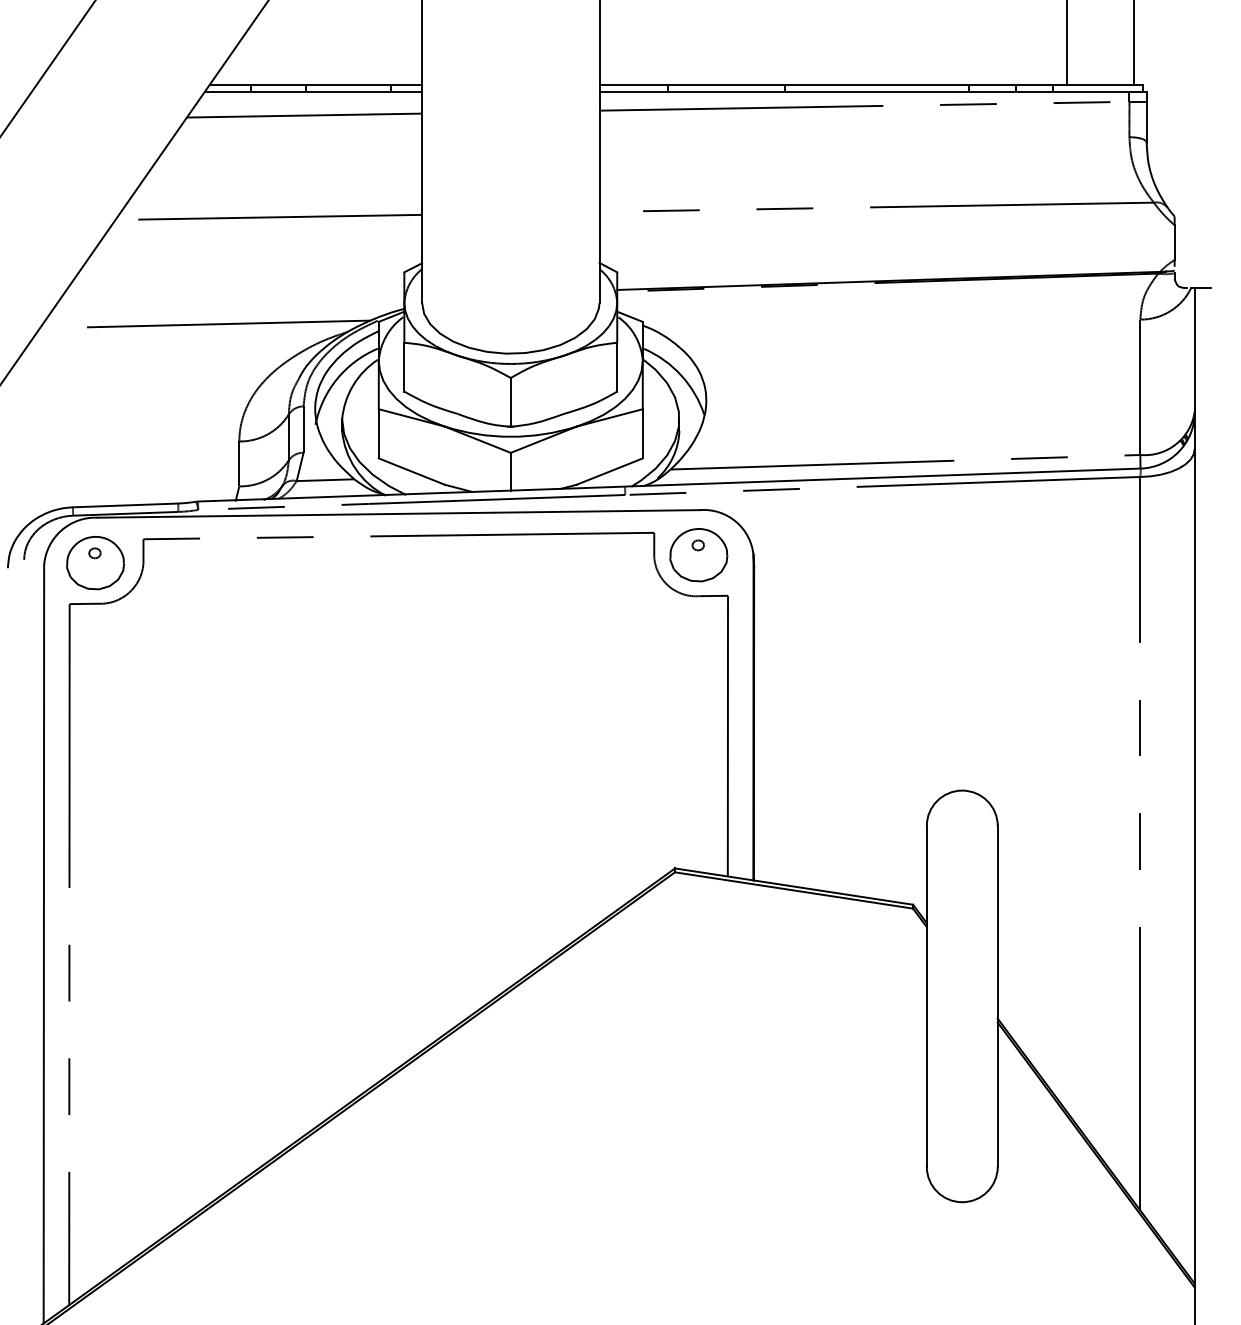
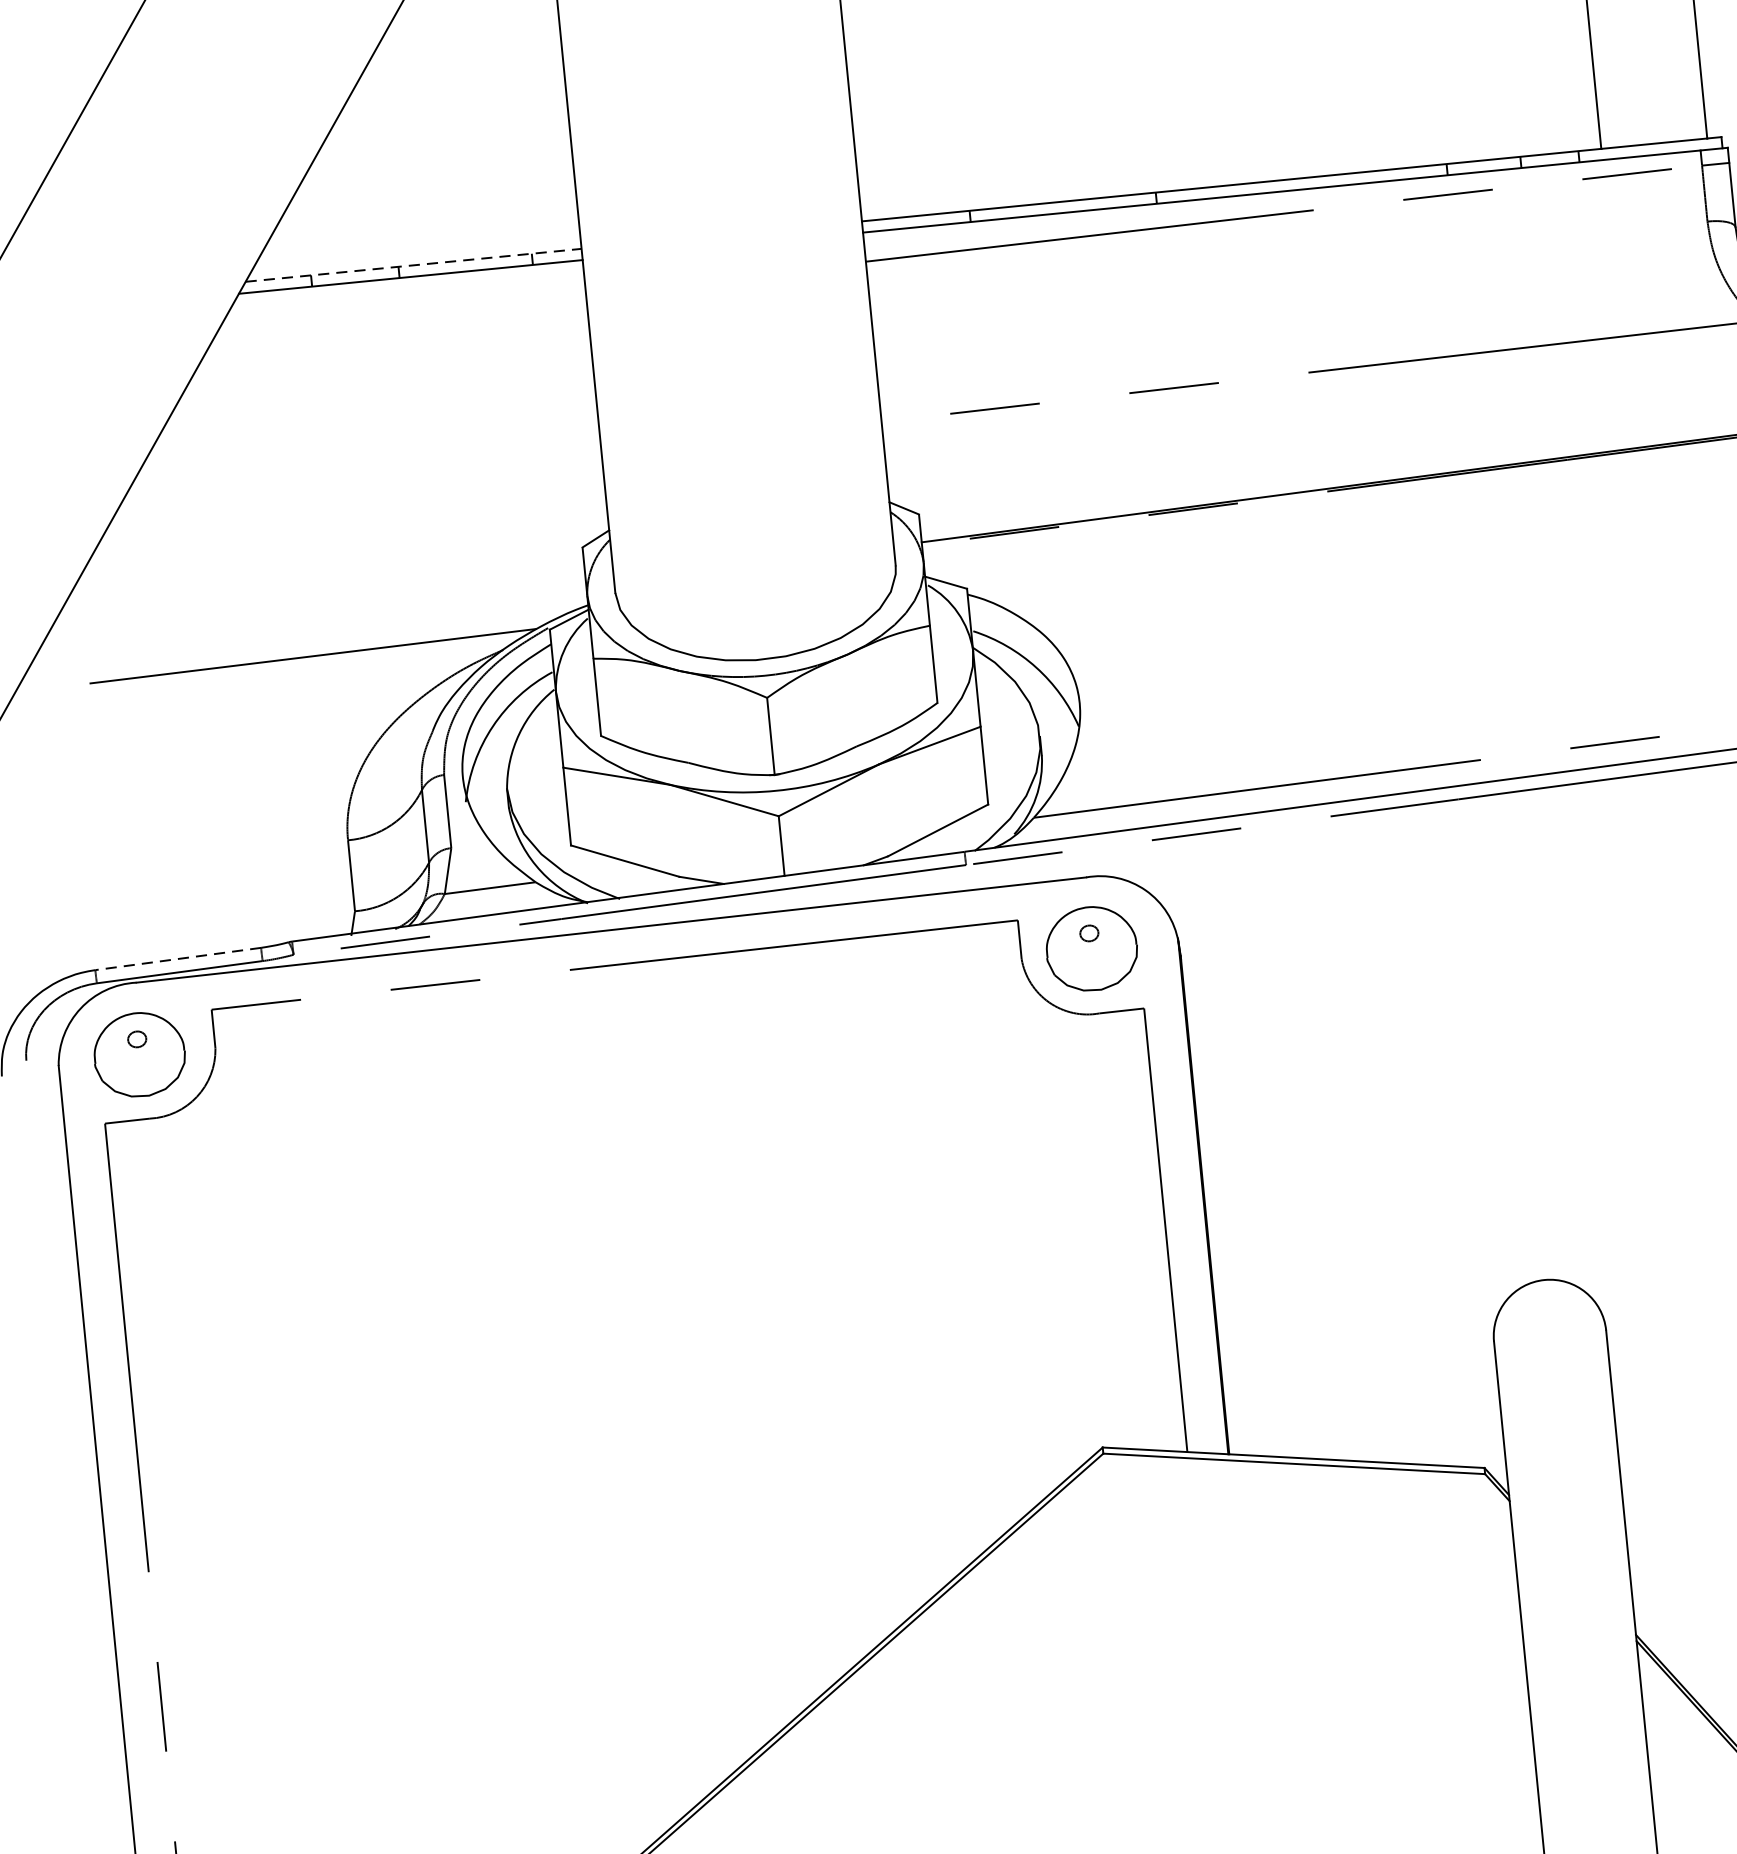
line: (316, 85) -> (414, 265), solid -> dashed
line: (304, 115) -> (400, 315), removed
line: (268, 216) -> (359, 480), removed
line: (125, 505) -> (178, 959), solid -> dashed

